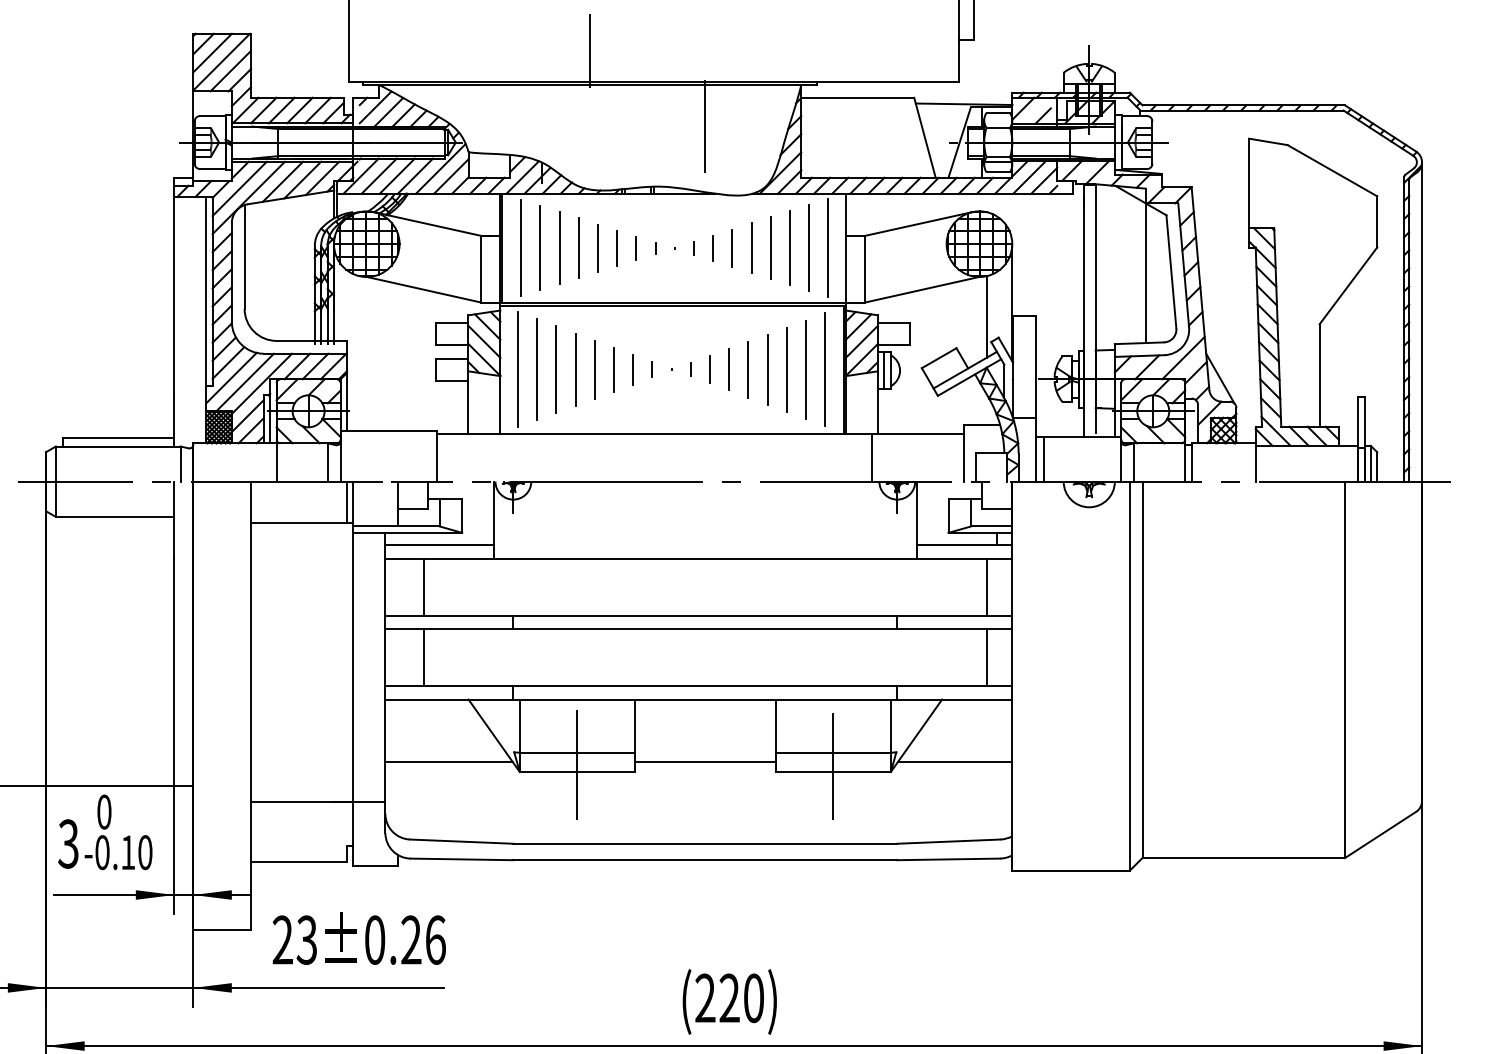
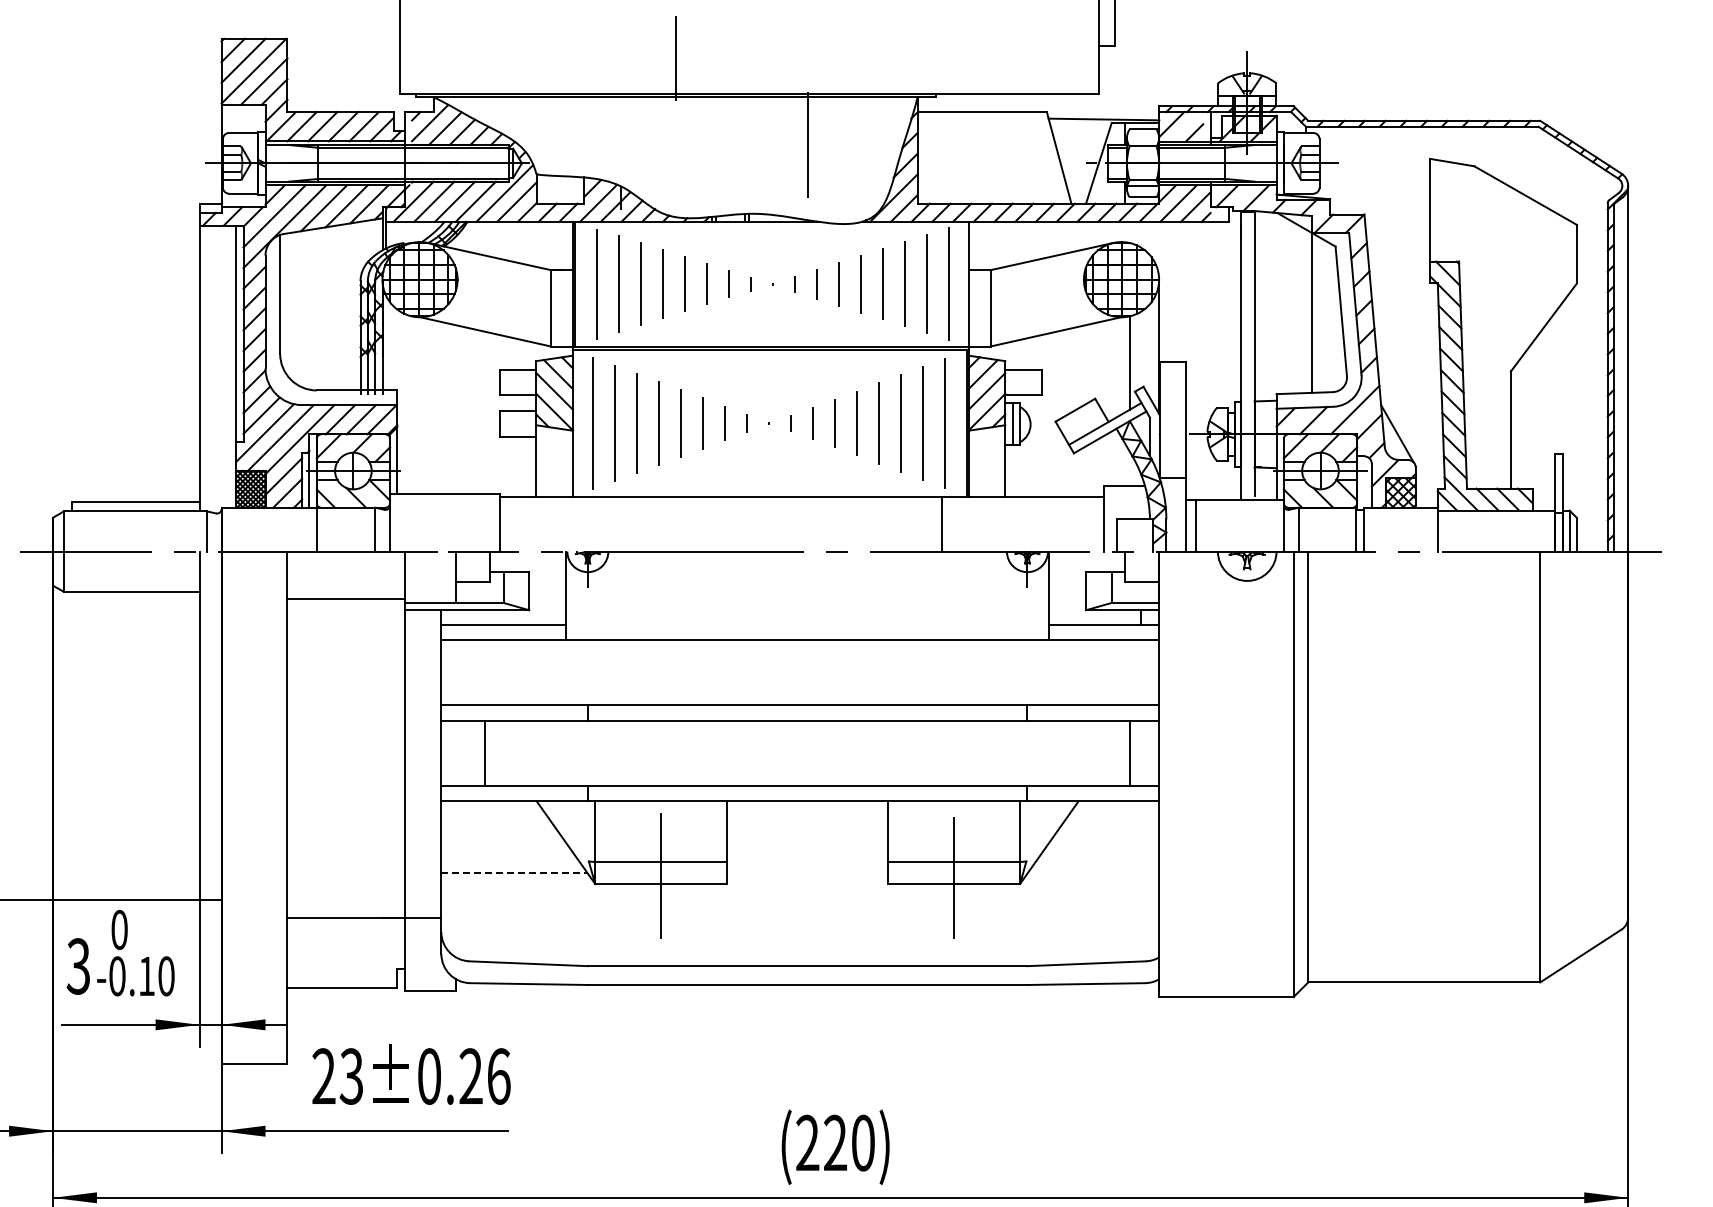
line: (872, 457) -> (942, 523), moved
line: (347, 502) -> (397, 575), removed
line: (423, 587) -> (485, 672), removed
line: (987, 587) -> (1130, 672), removed
line: (449, 761) -> (514, 872), solid -> dashed
line: (705, 761) -> (807, 872), removed
line: (954, 761) -> (1093, 872), removed

